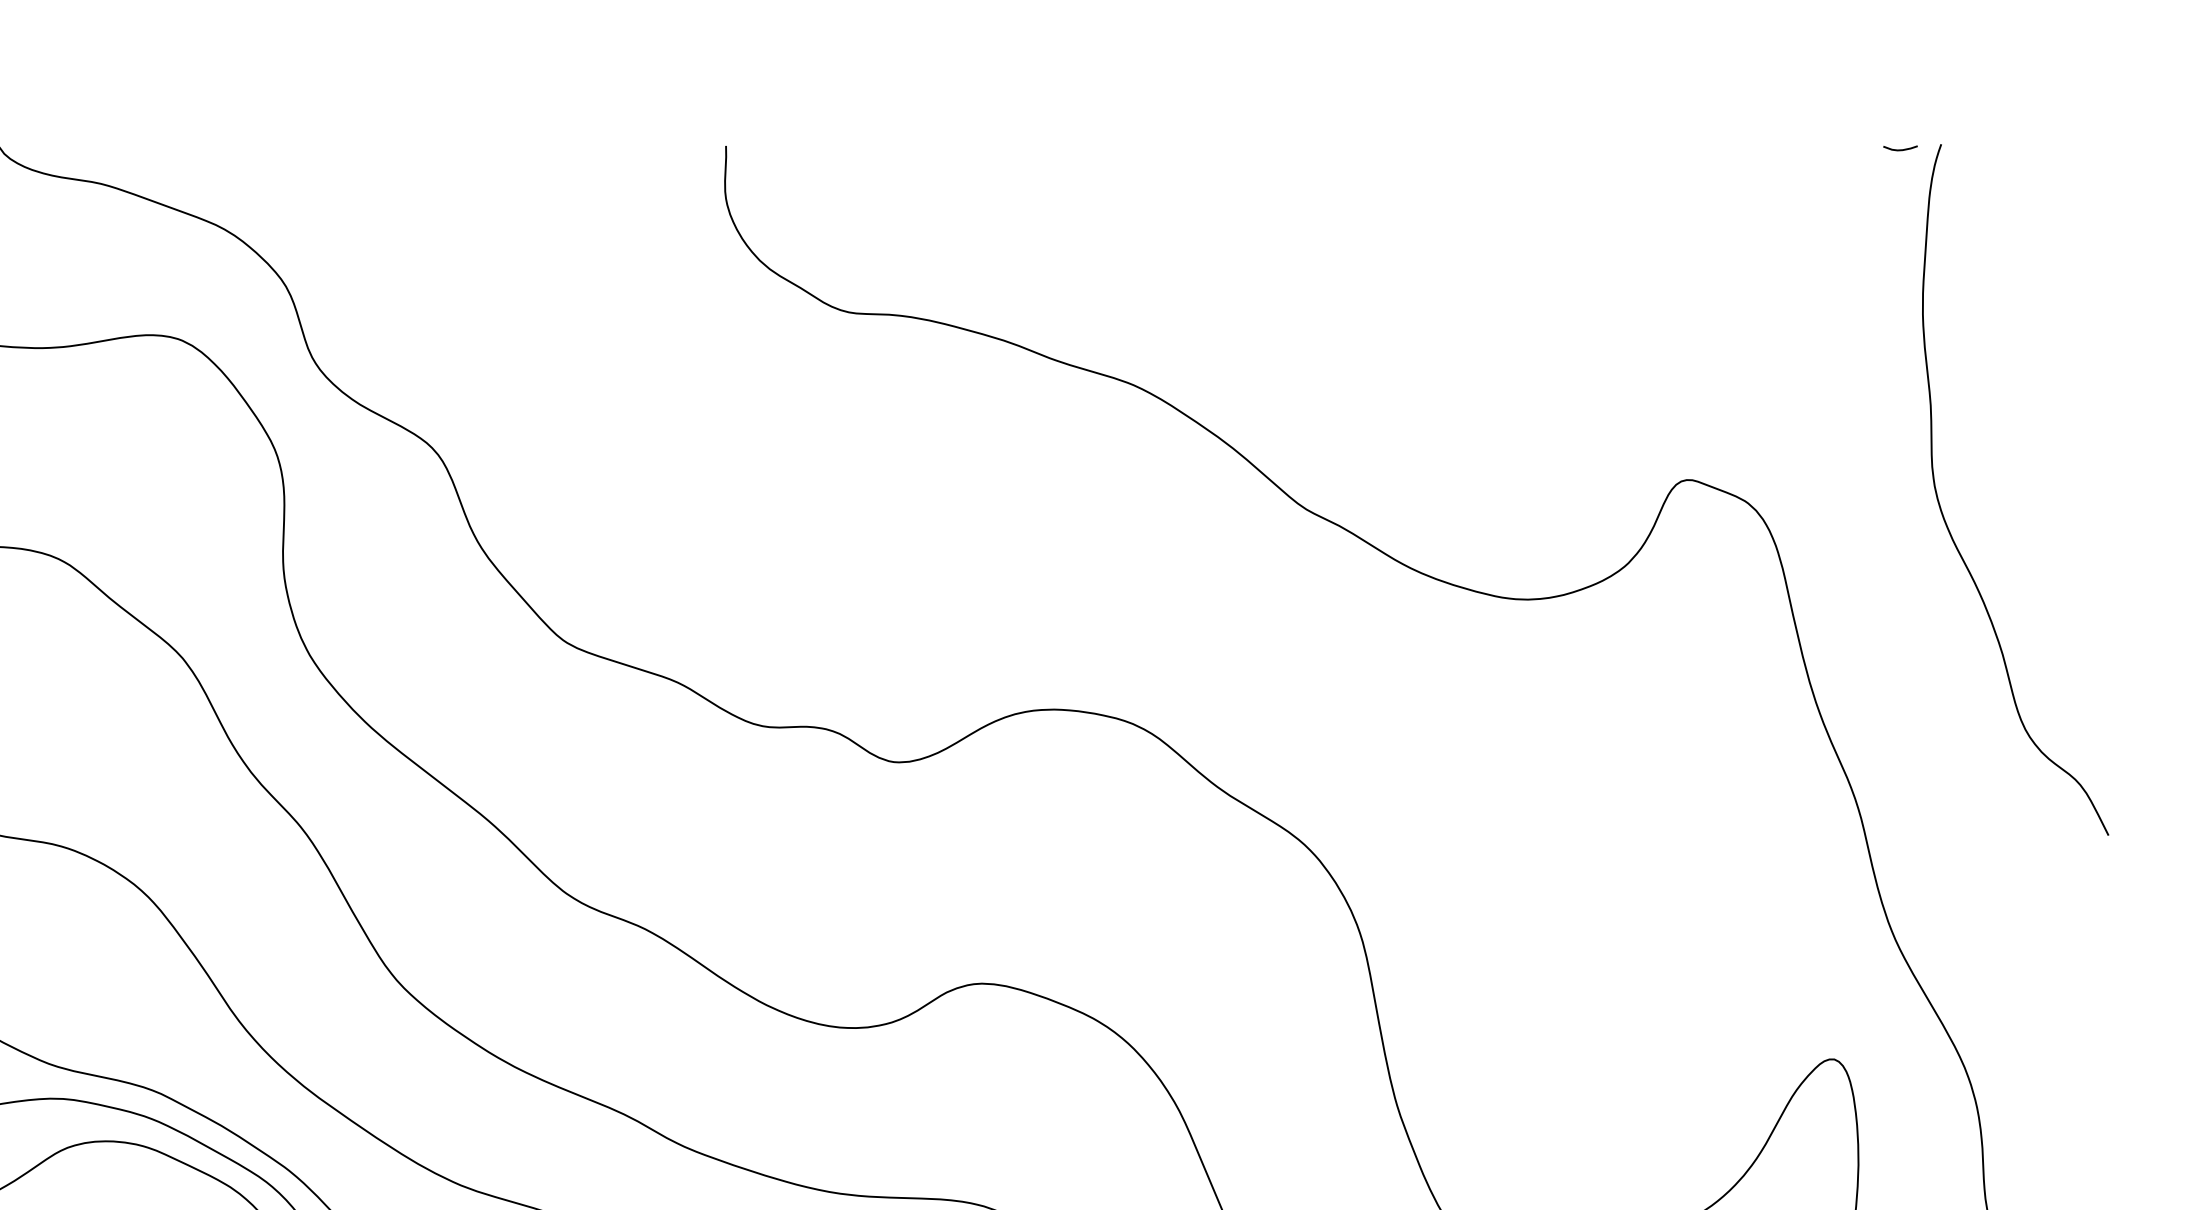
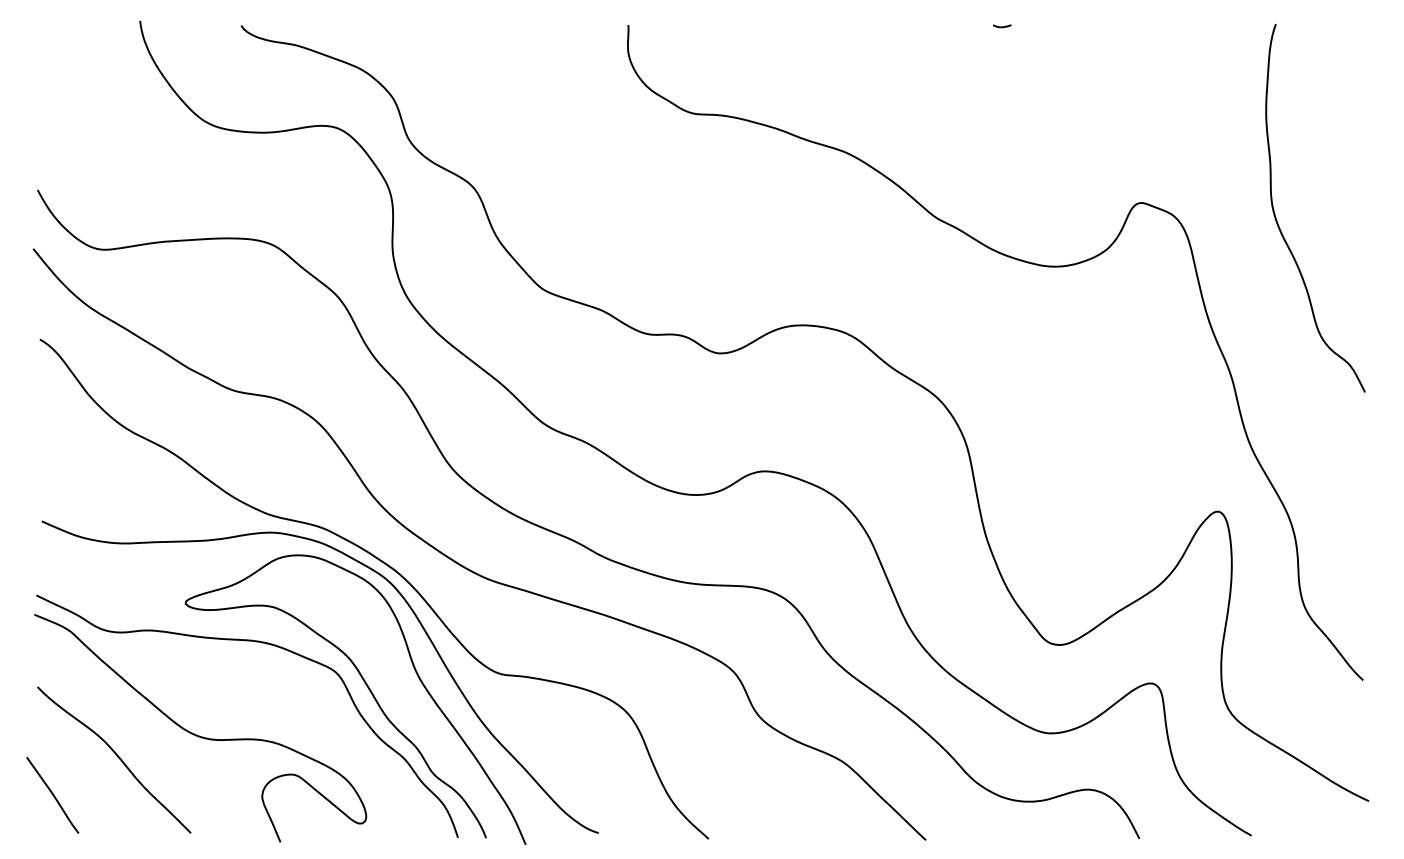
curve: (1900, 148) -> (1002, 26), moved

